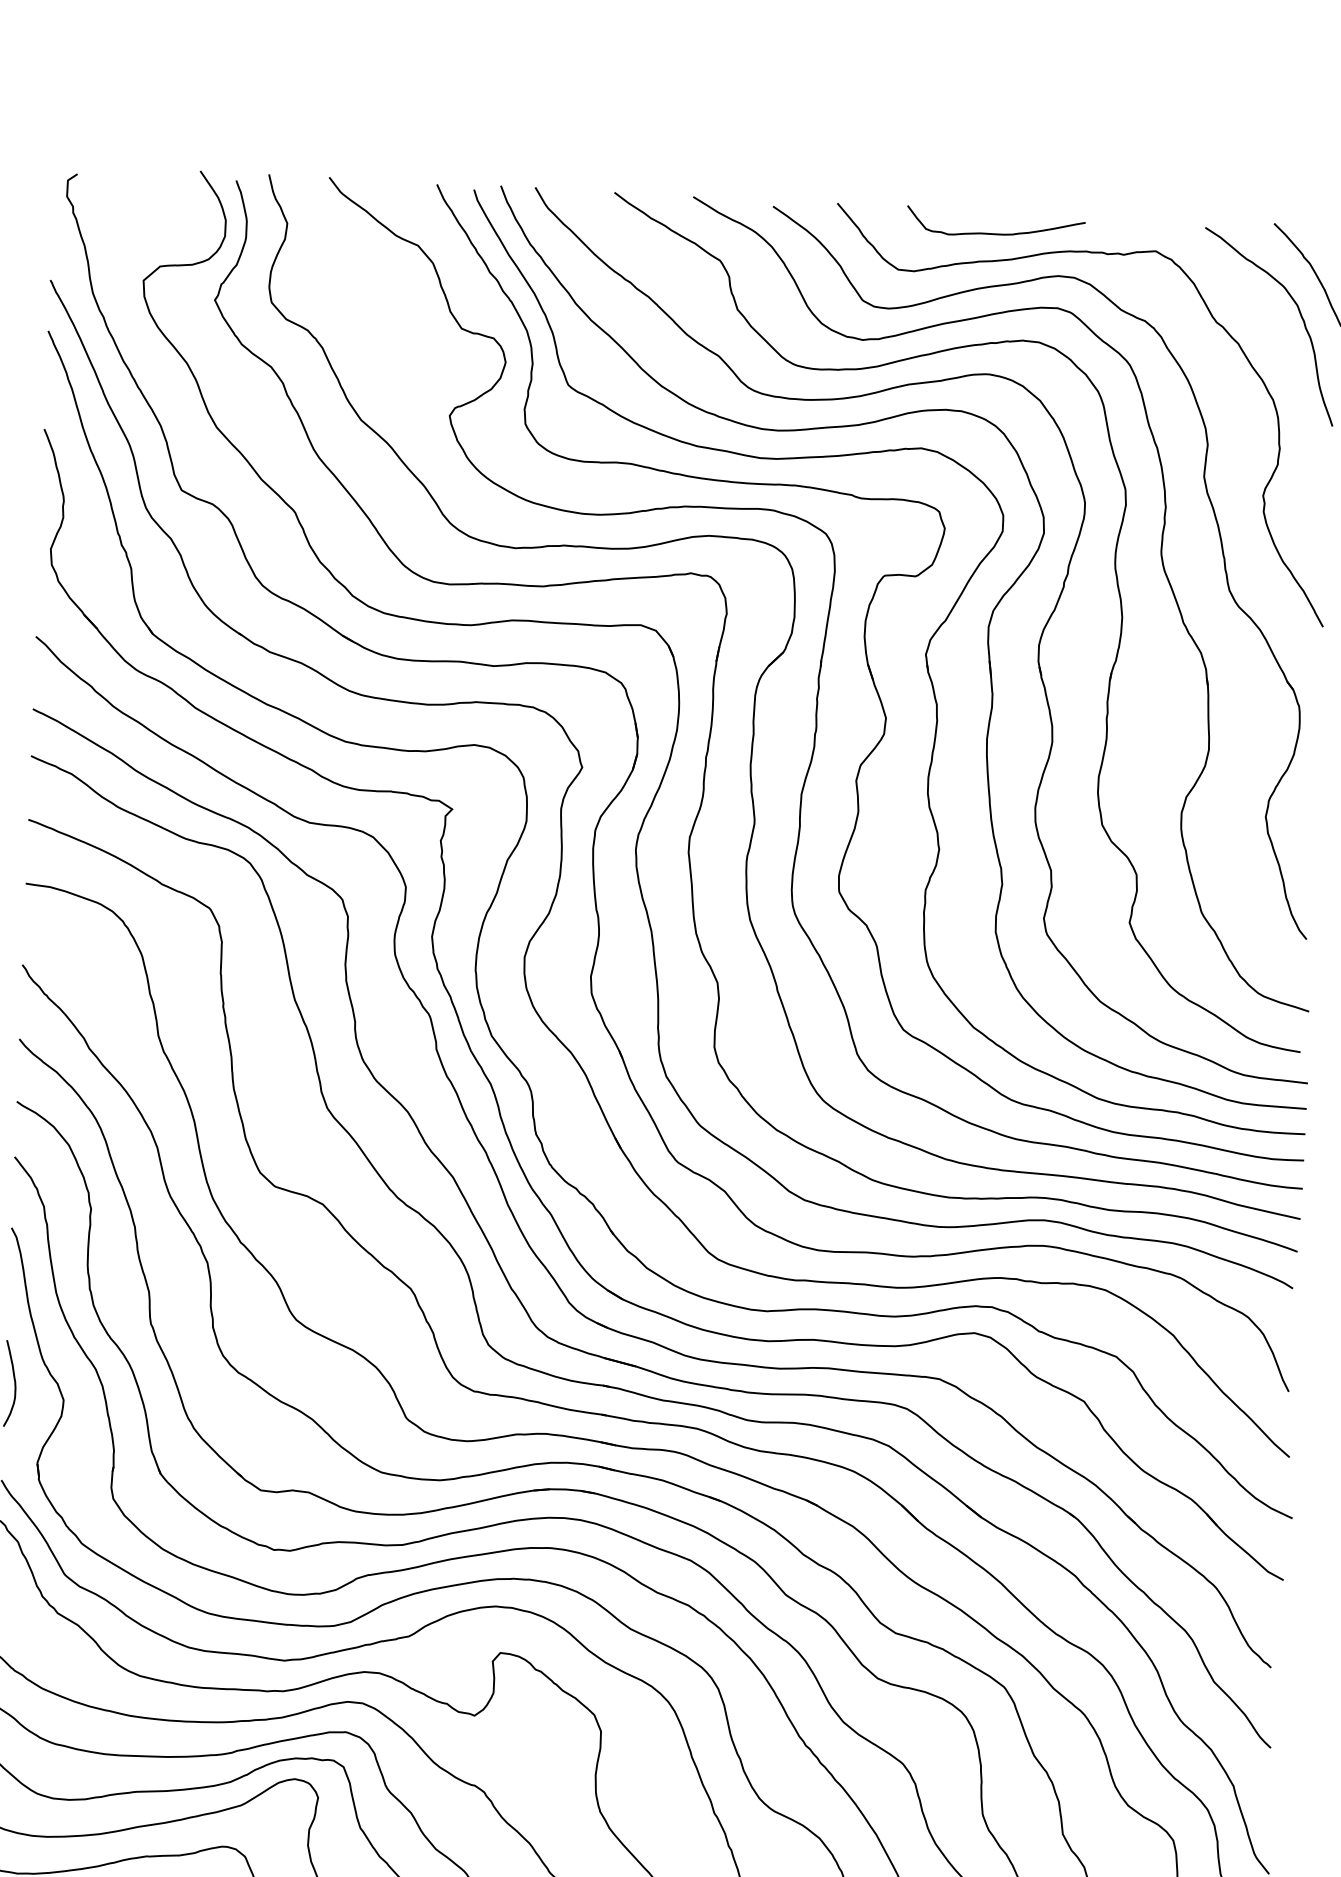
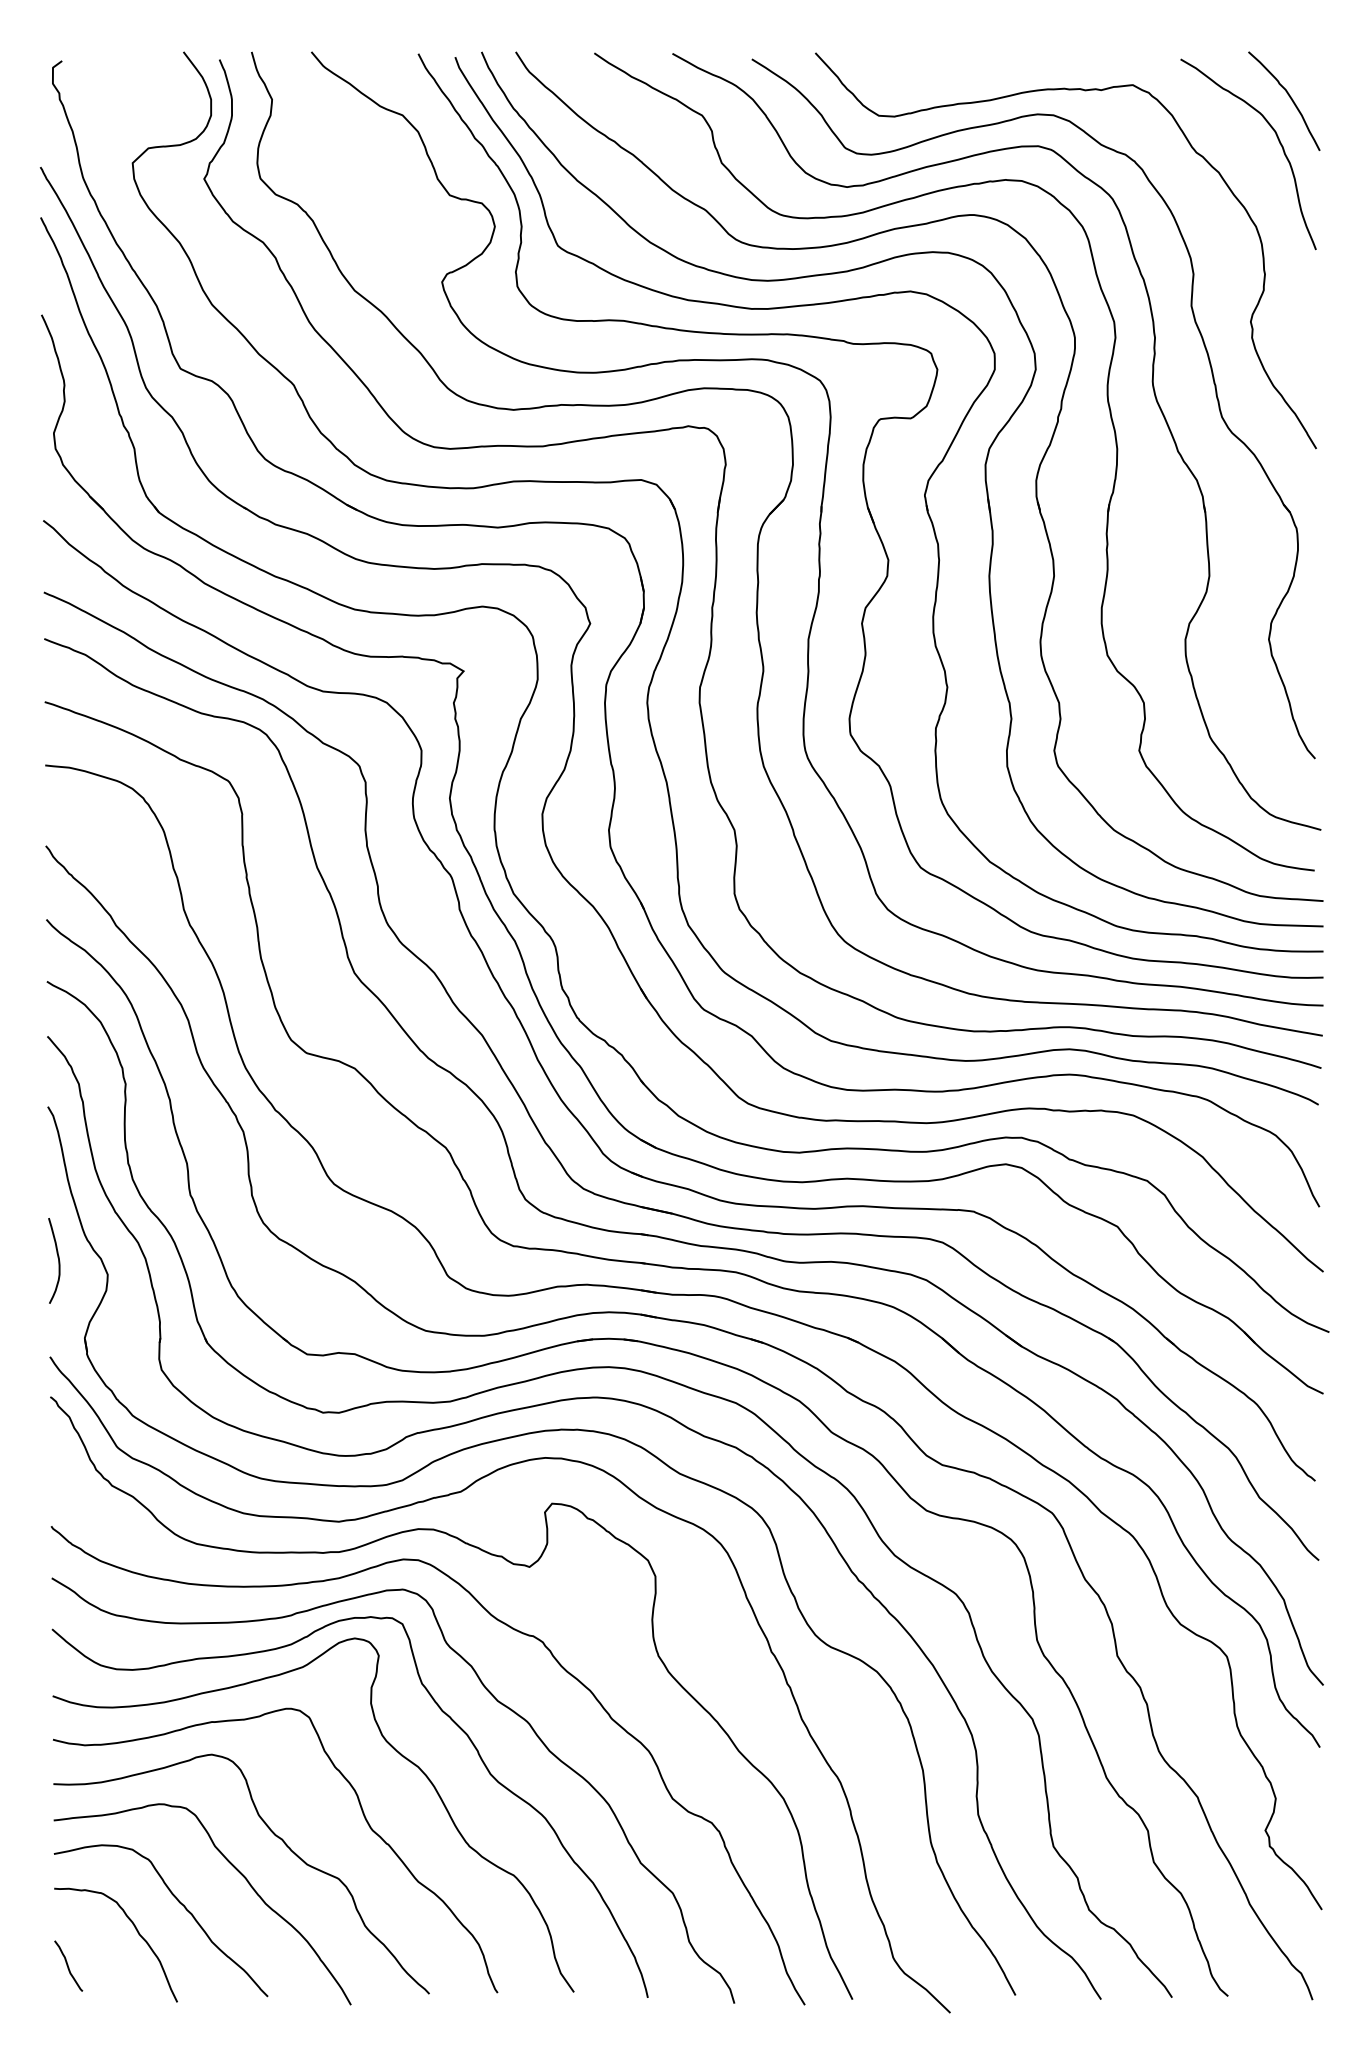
curve: (994, 233) -> (972, 75), removed

